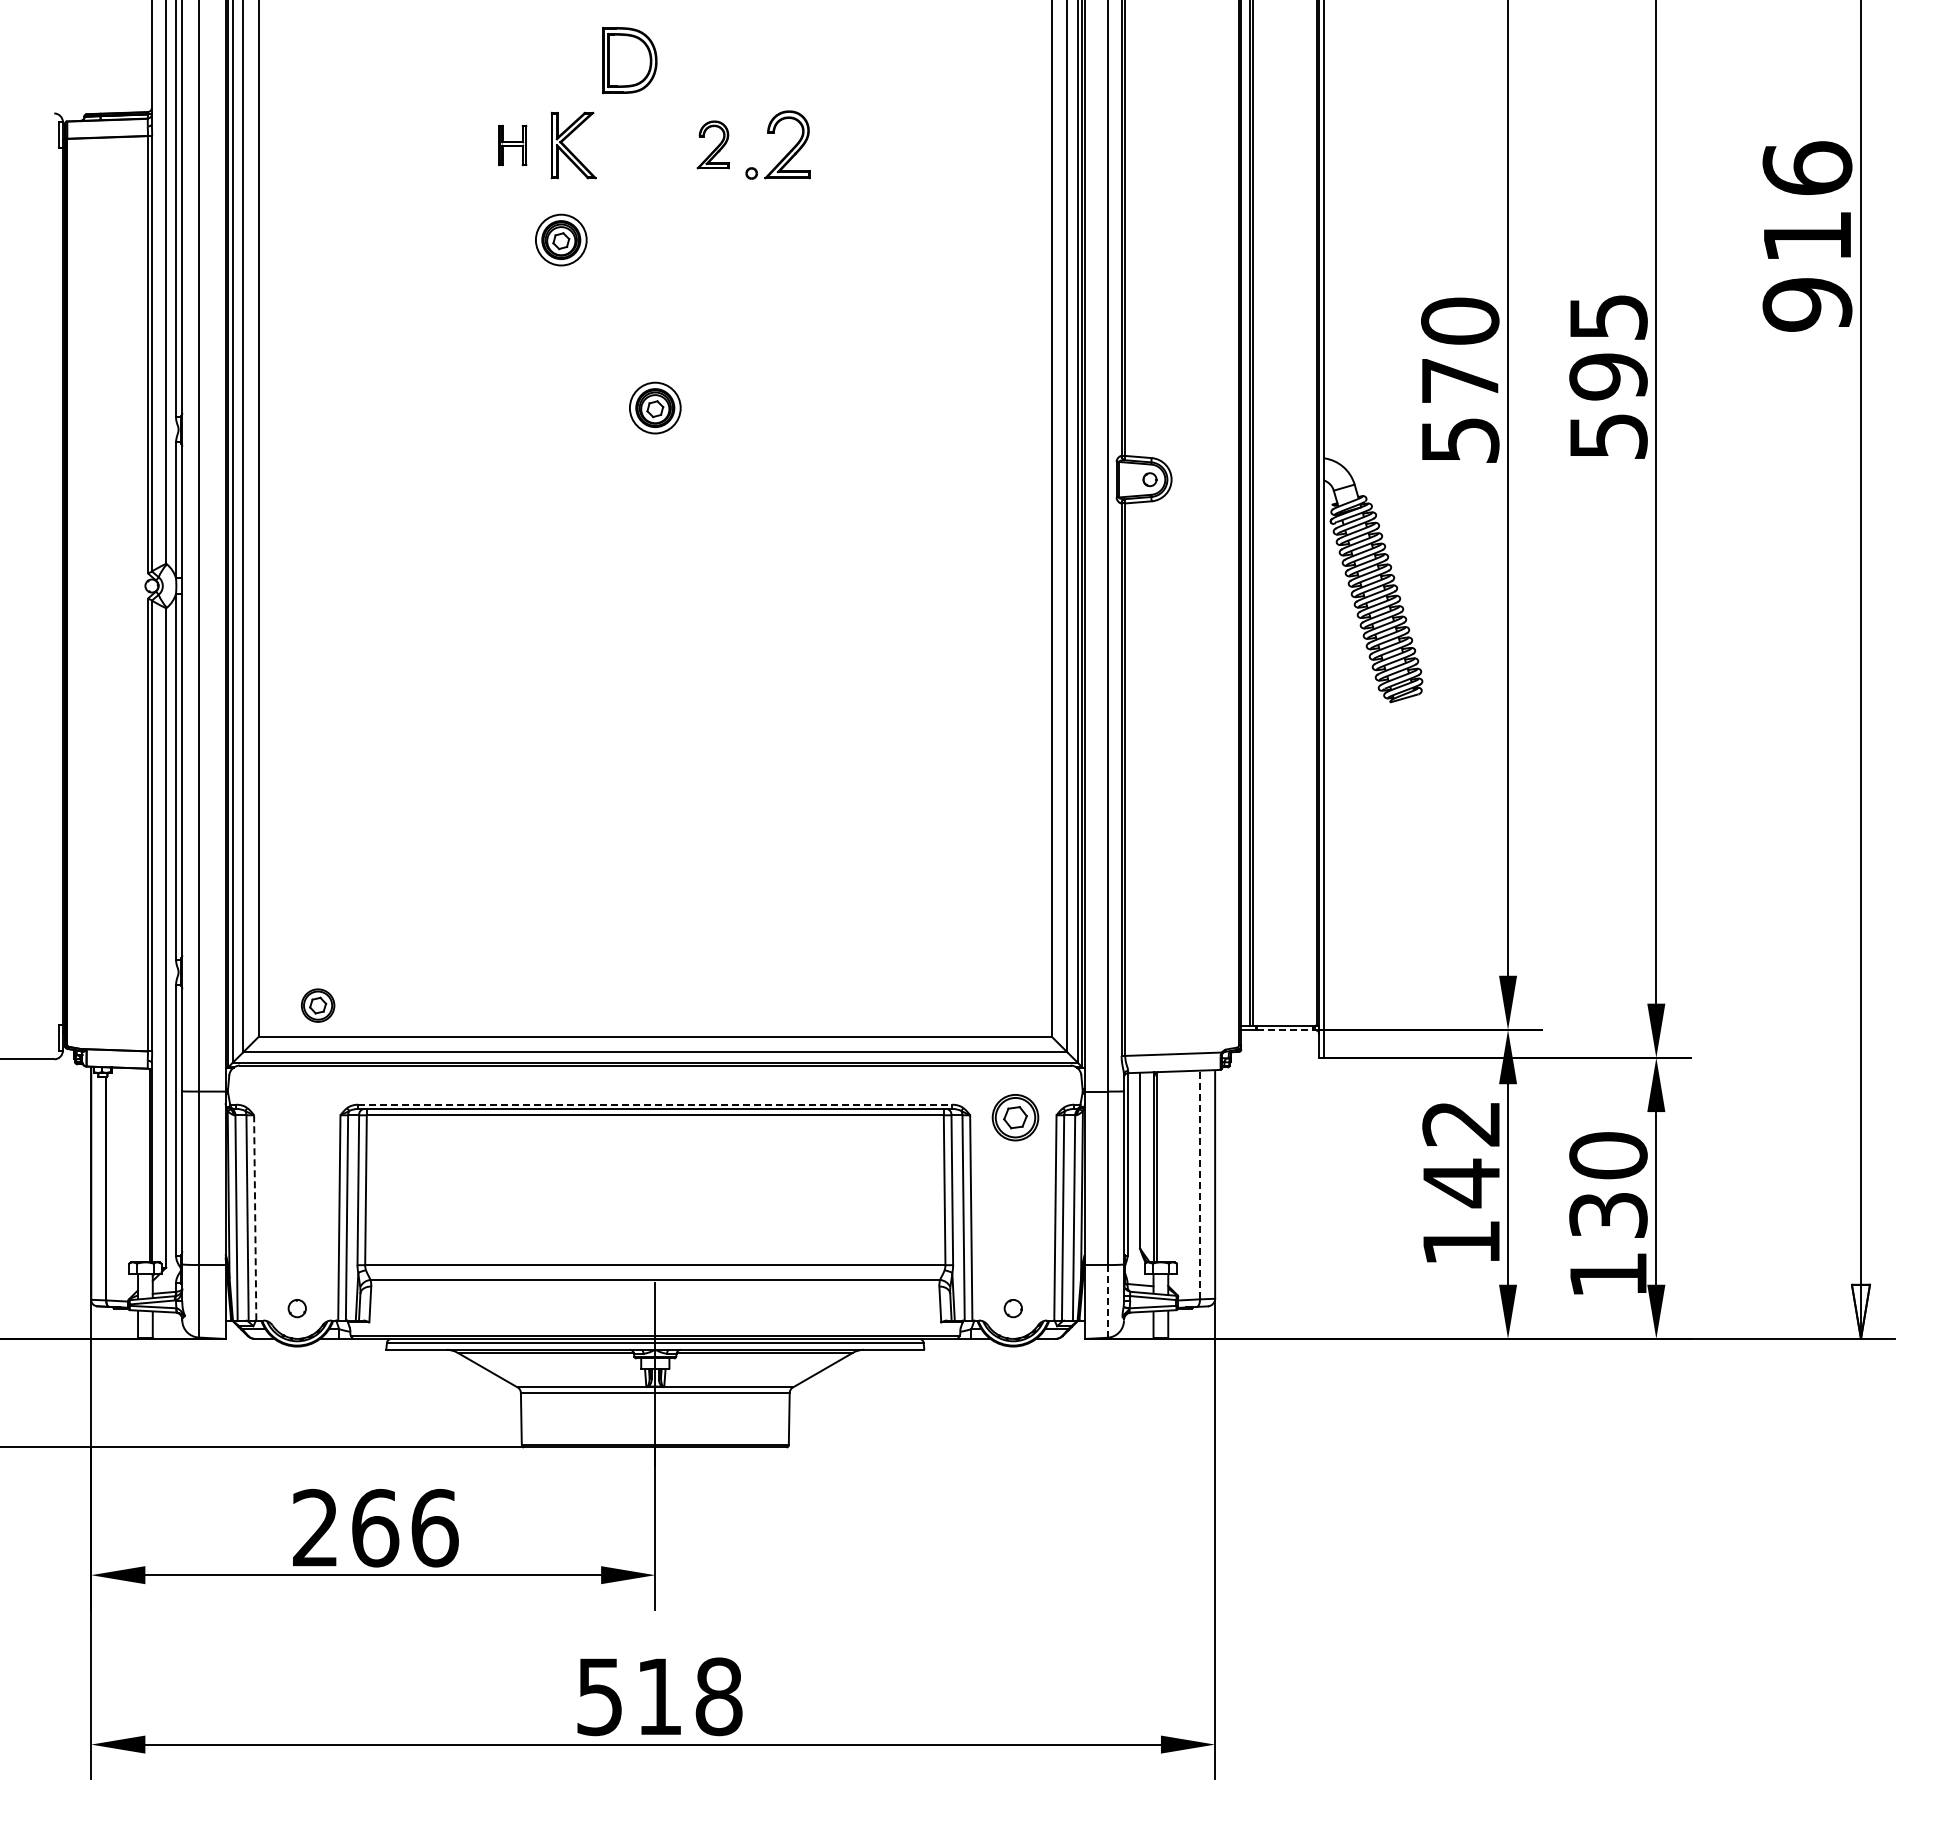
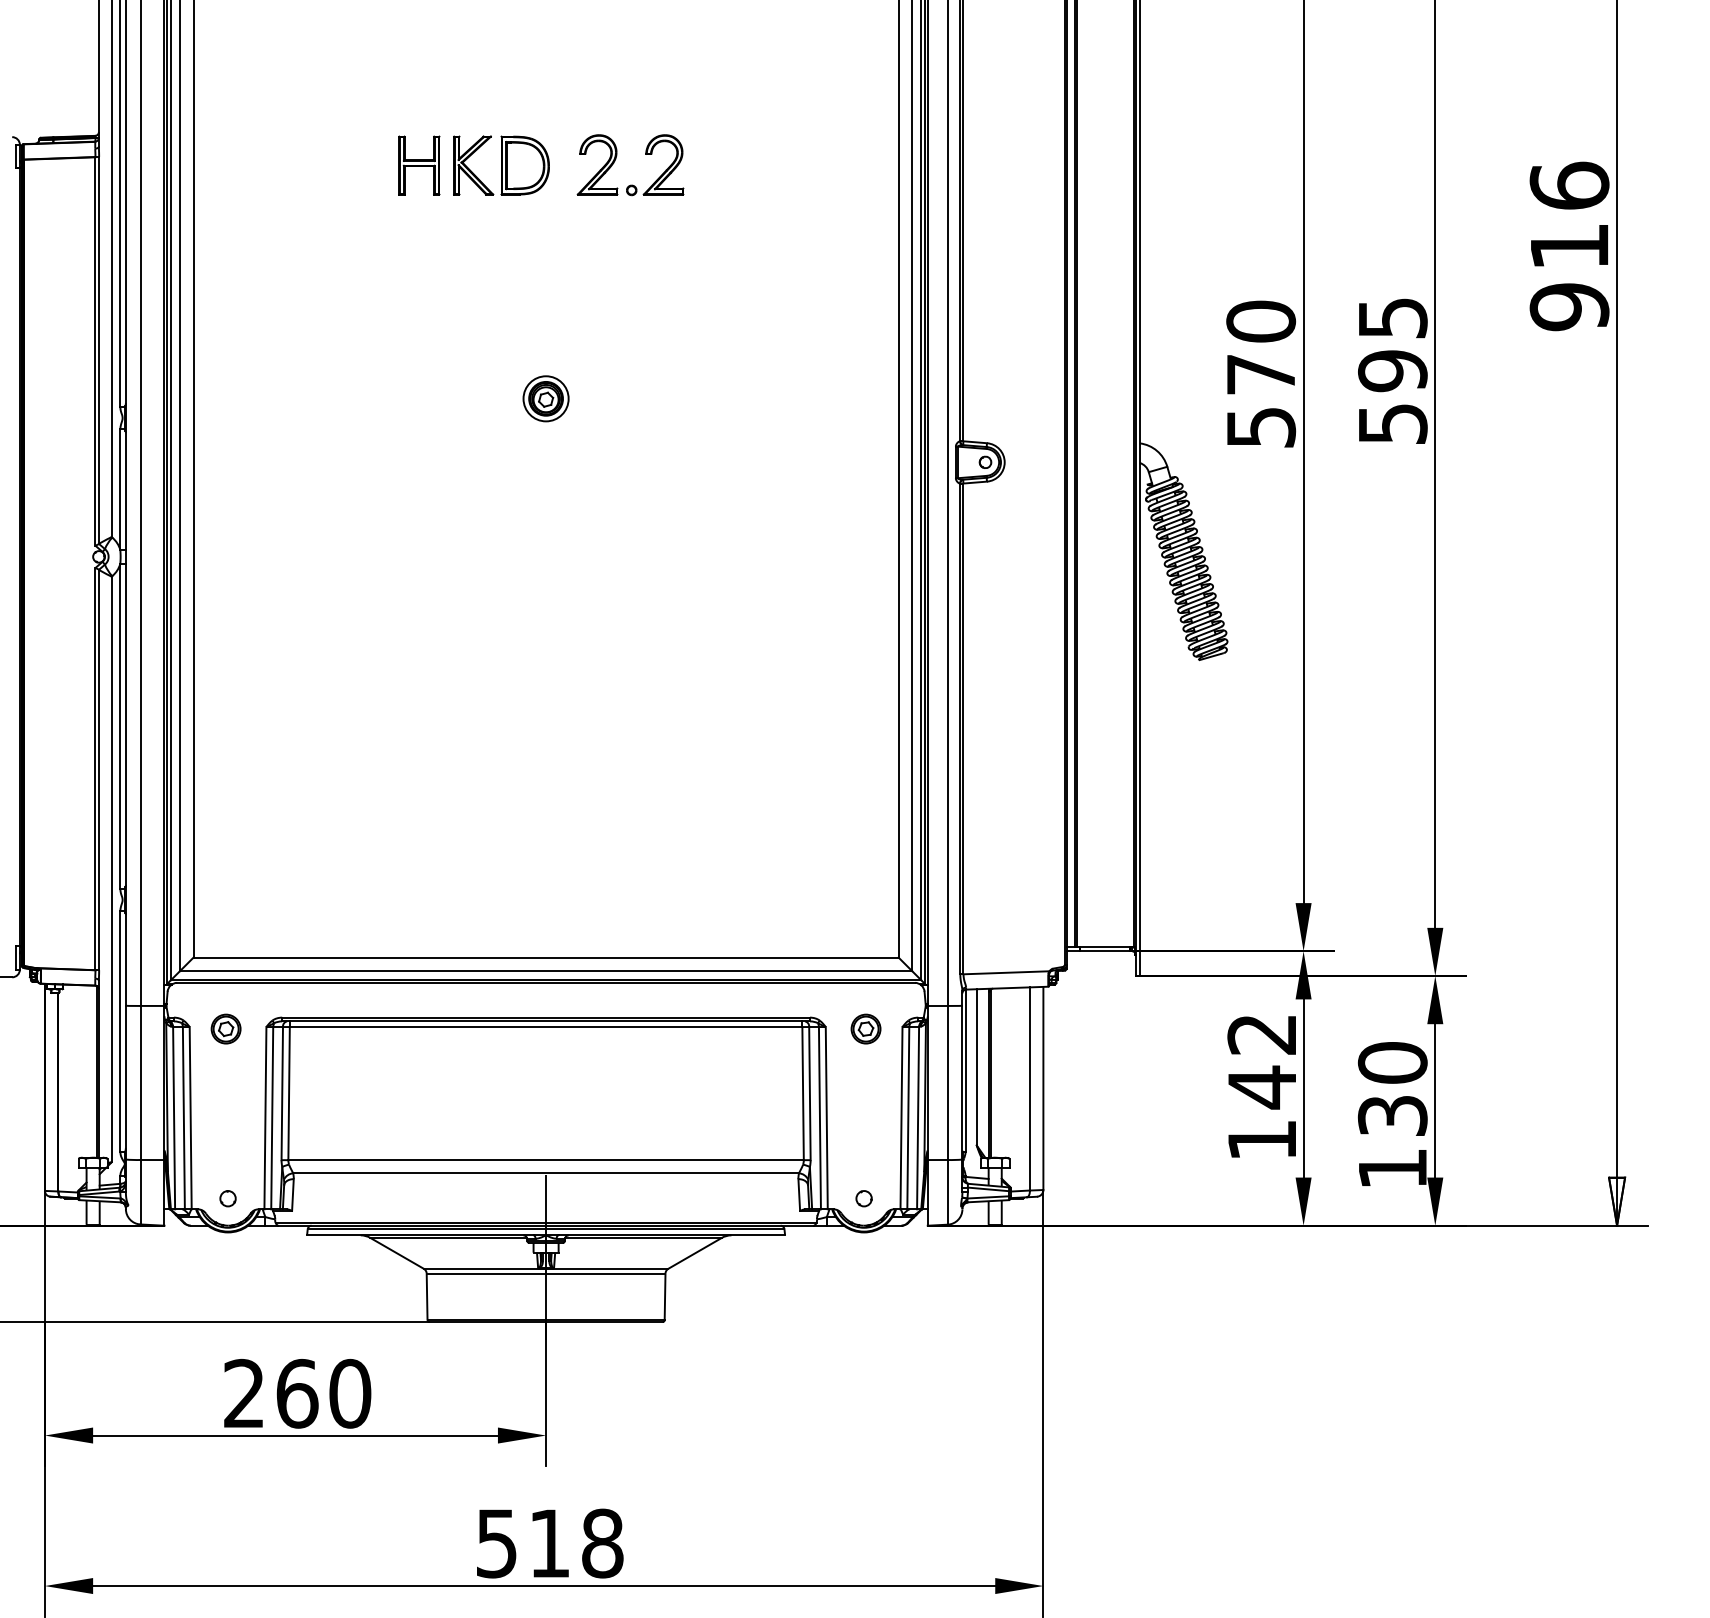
part: (629, 60) -> (524, 165), moved
part: (713, 144) -> (597, 164), size x1.43
part: (512, 145) -> (419, 165), size x1.67
part: (561, 239) -> (462, 249), removed
part: (318, 1005) -> (226, 1028), moved
line: (1284, 1030) -> (1105, 951), dashed -> solid
line: (655, 1104) -> (546, 1017), dashed -> solid
part: (1015, 1117) -> (866, 1028), size x0.71
line: (1199, 1184) -> (1029, 1088), dashed -> solid
line: (255, 1217) -> (190, 1117), dashed -> solid
line: (1107, 1300) -> (947, 1191), dashed -> solid
text: (434, 1527) -> (349, 1393), 266 -> 260

